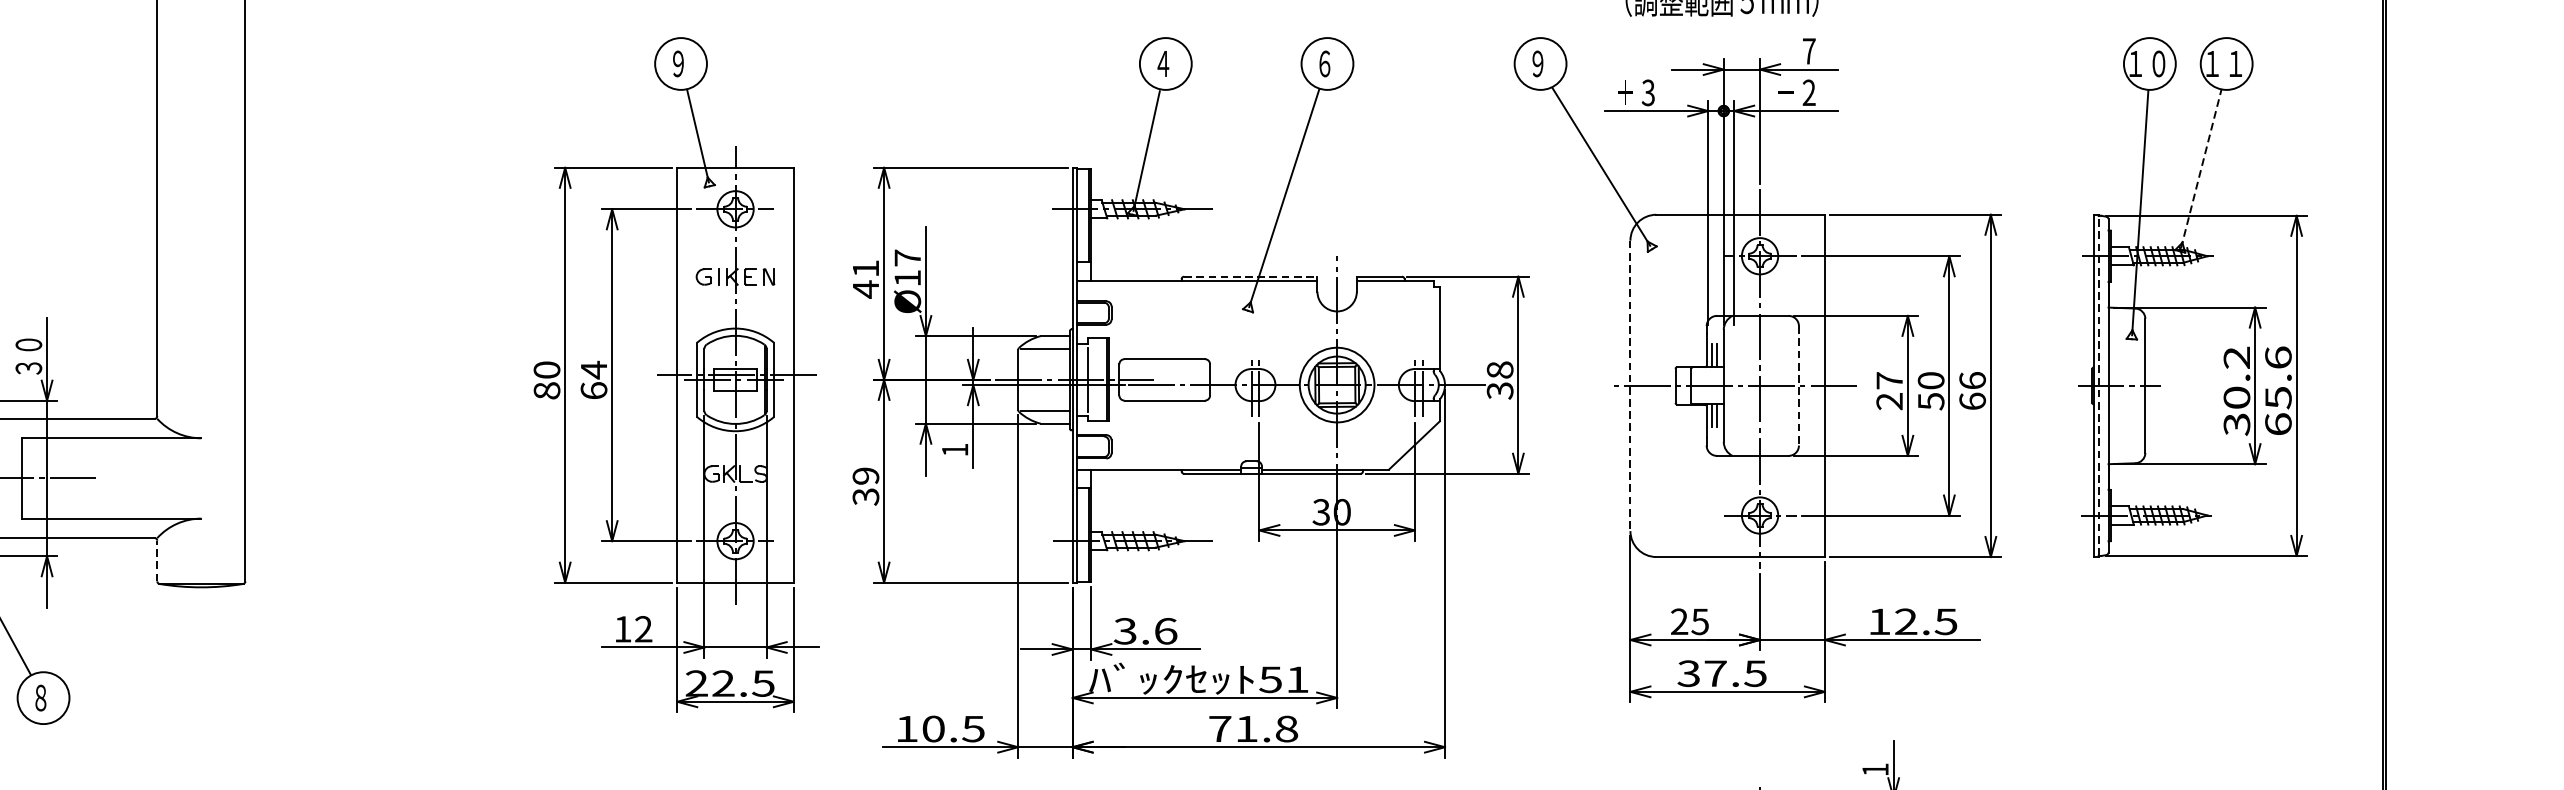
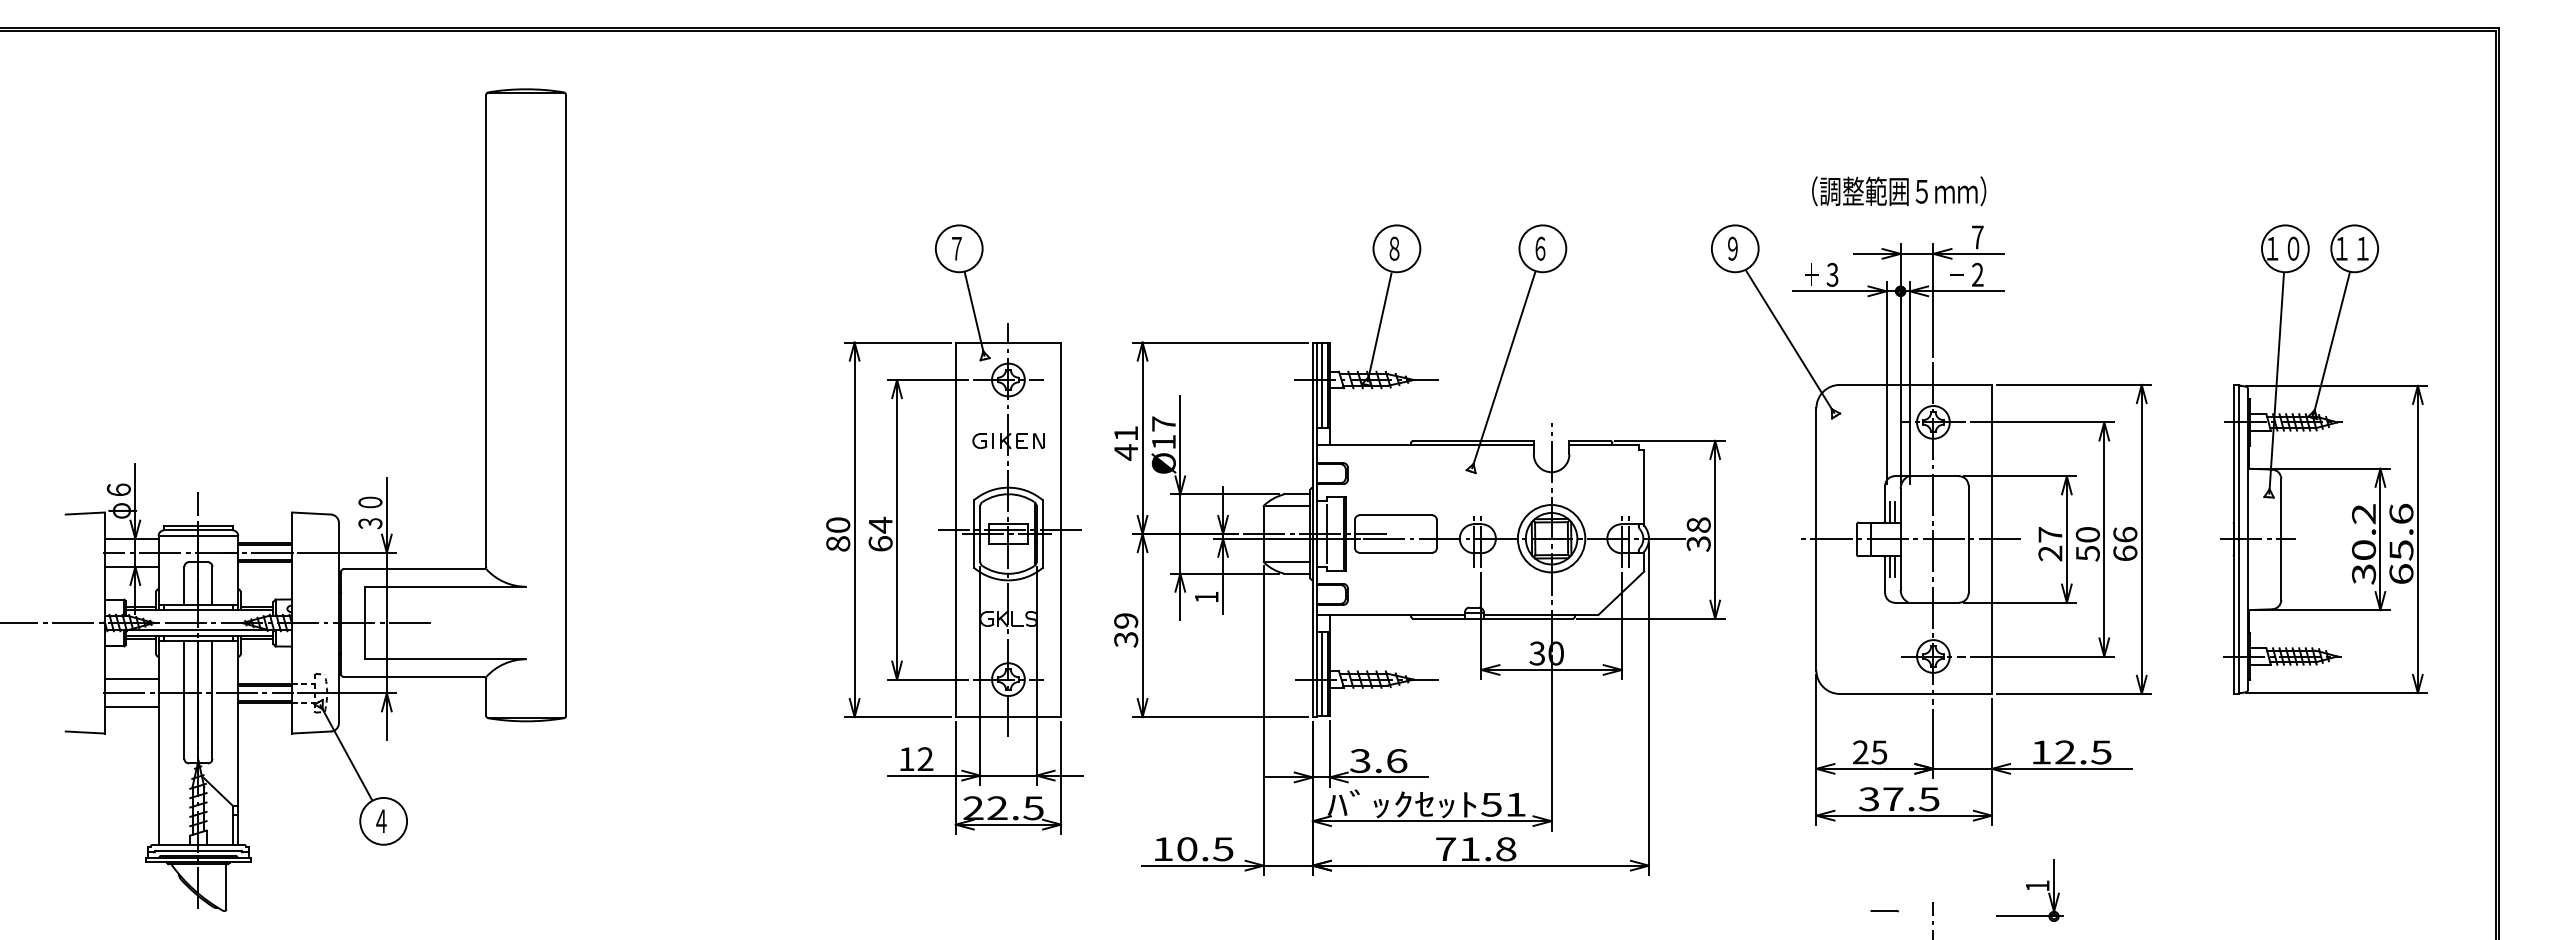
text: (678, 63) -> (956, 248), ９ -> ７
text: (1163, 63) -> (1394, 248), ４ -> ８
line: (2200, 168) -> (2331, 343), dashed -> solid
line: (1083, 215) -> (1322, 385), added
line: (1251, 276) -> (1474, 440), dashed -> solid
line: (2099, 384) -> (2239, 538), dashed -> solid
line: (1630, 385) -> (1816, 539), dashed -> solid
line: (1798, 385) -> (1968, 539), dashed -> solid
line: (1083, 534) -> (1322, 673), added
line: (157, 560) -> (486, 697), dashed -> solid
text: (41, 698) -> (381, 821), ８ -> ４

